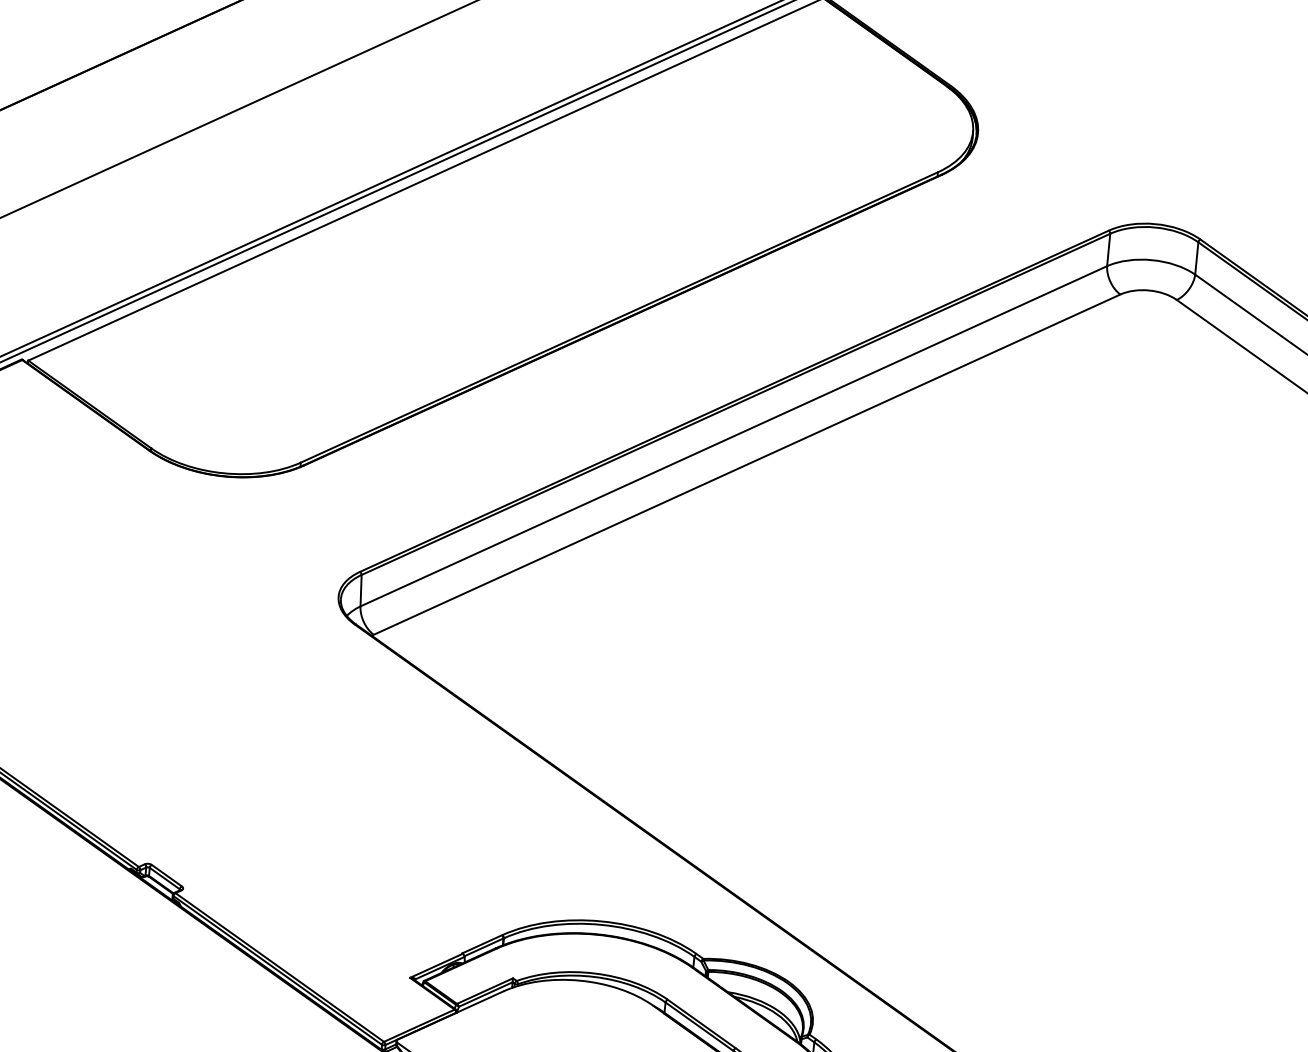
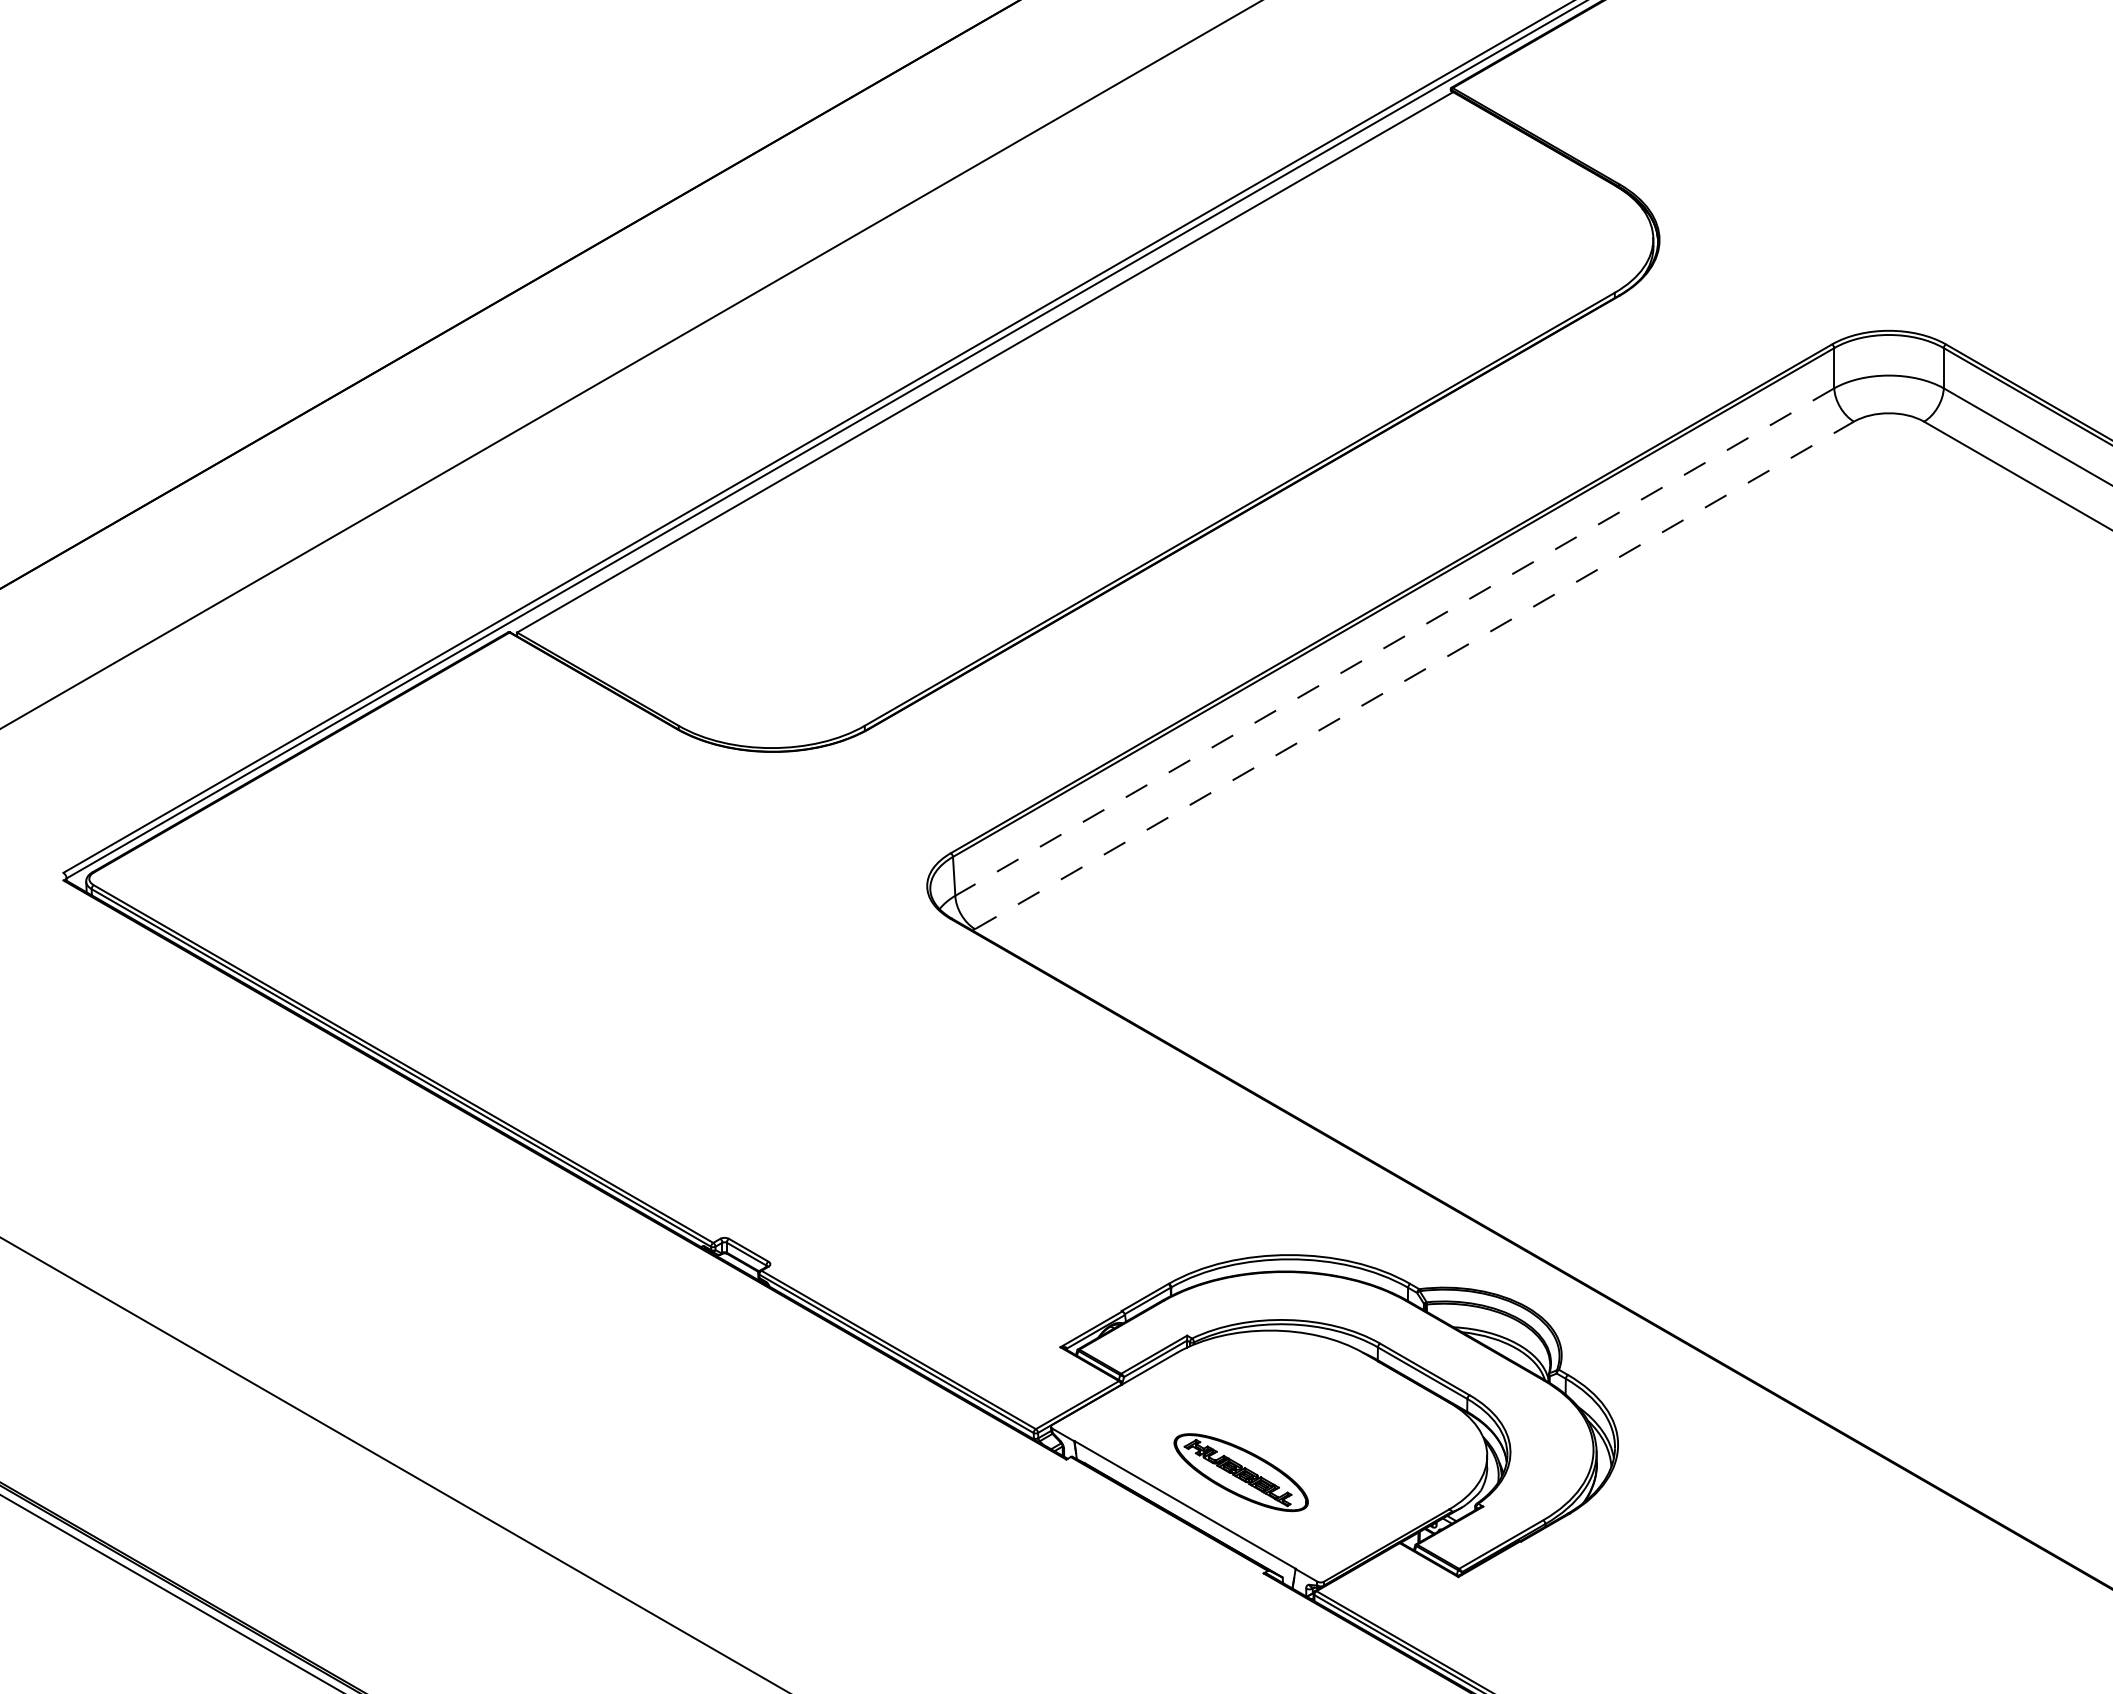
line: (733, 436) -> (1394, 642), solid -> dashed
line: (747, 464) -> (1414, 675), solid -> dashed

